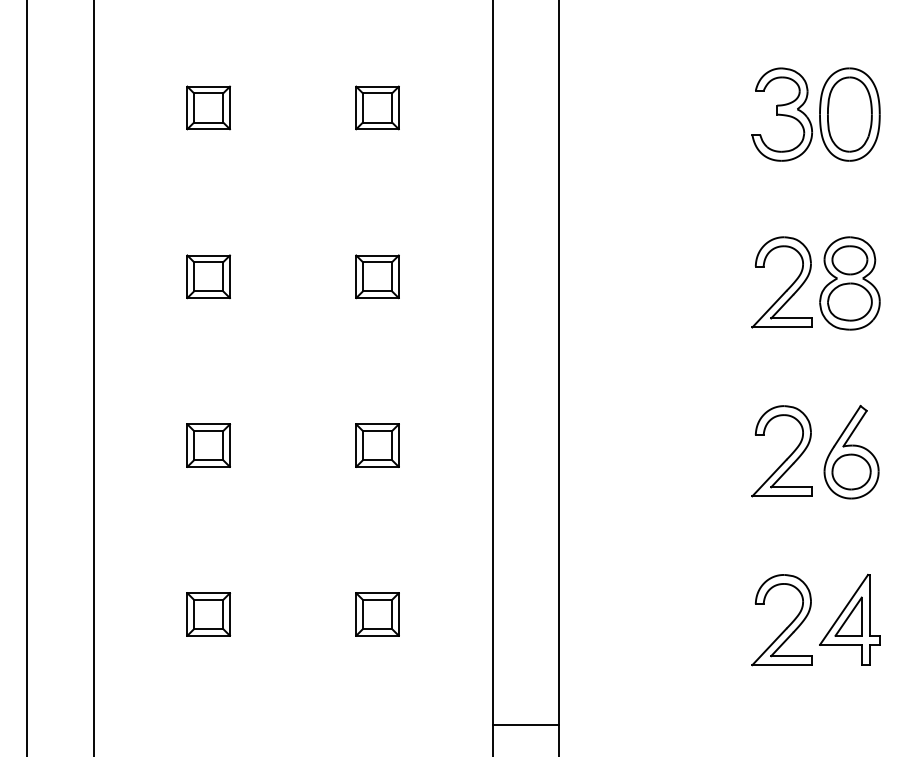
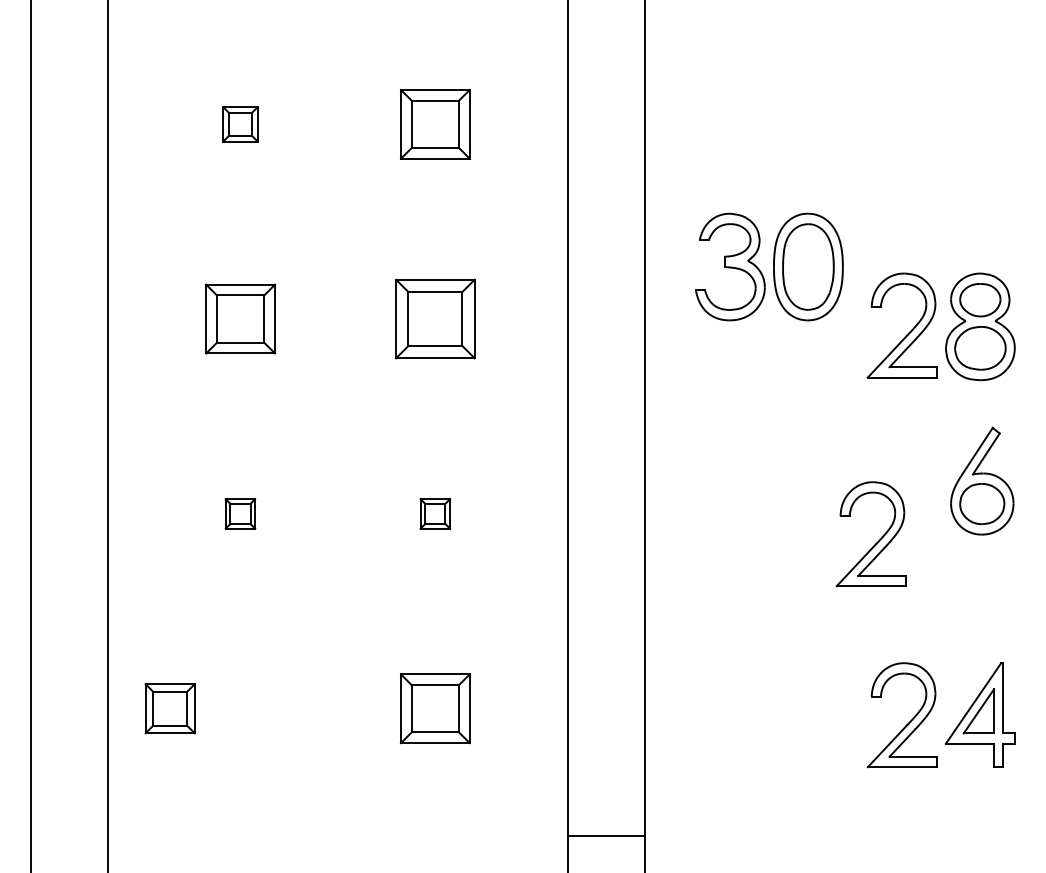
part: (208, 107) -> (240, 123), size x0.7
part: (377, 107) -> (435, 123), size x1.4
part: (815, 114) -> (768, 266), moved
part: (208, 276) -> (240, 318), size x1.4
part: (377, 276) -> (435, 318), size x1.6
part: (208, 445) -> (240, 513), size x0.6
part: (377, 445) -> (435, 513), size x0.6
part: (851, 451) -> (982, 480), moved
part: (787, 457) -> (877, 541), moved
part: (208, 614) -> (169, 708), moved
part: (377, 614) -> (435, 708), size x1.4

